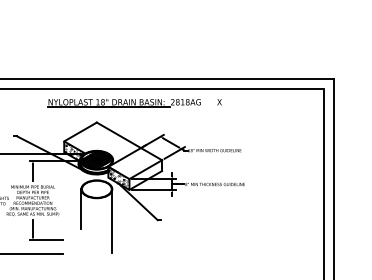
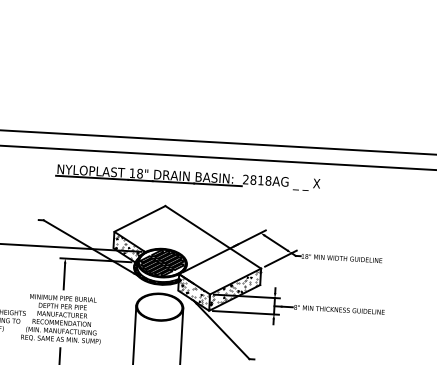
part: (134, 103) -> (187, 178), moved
hatch: (145, 175) -> (234, 290), added

